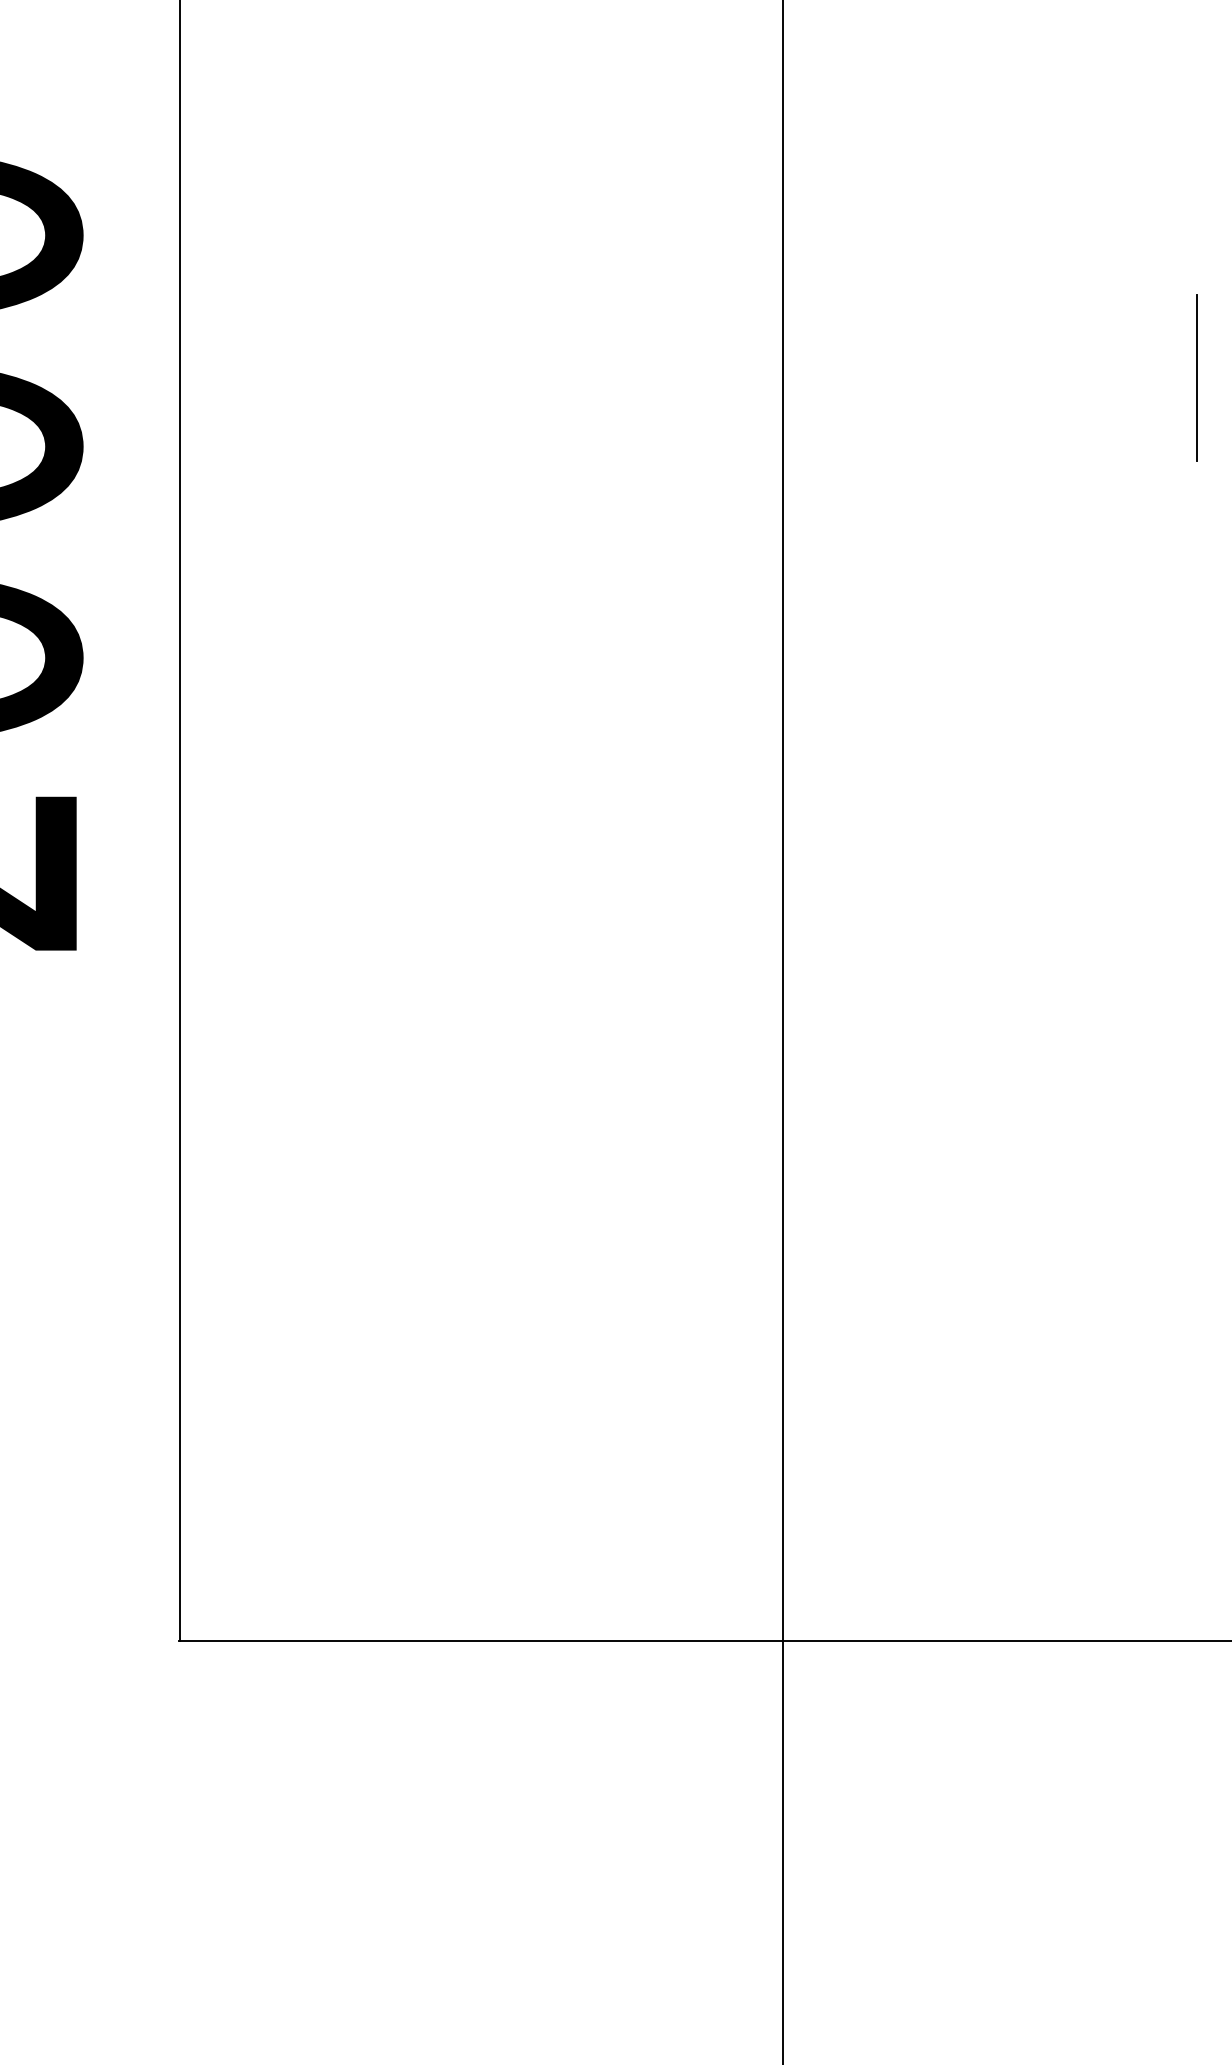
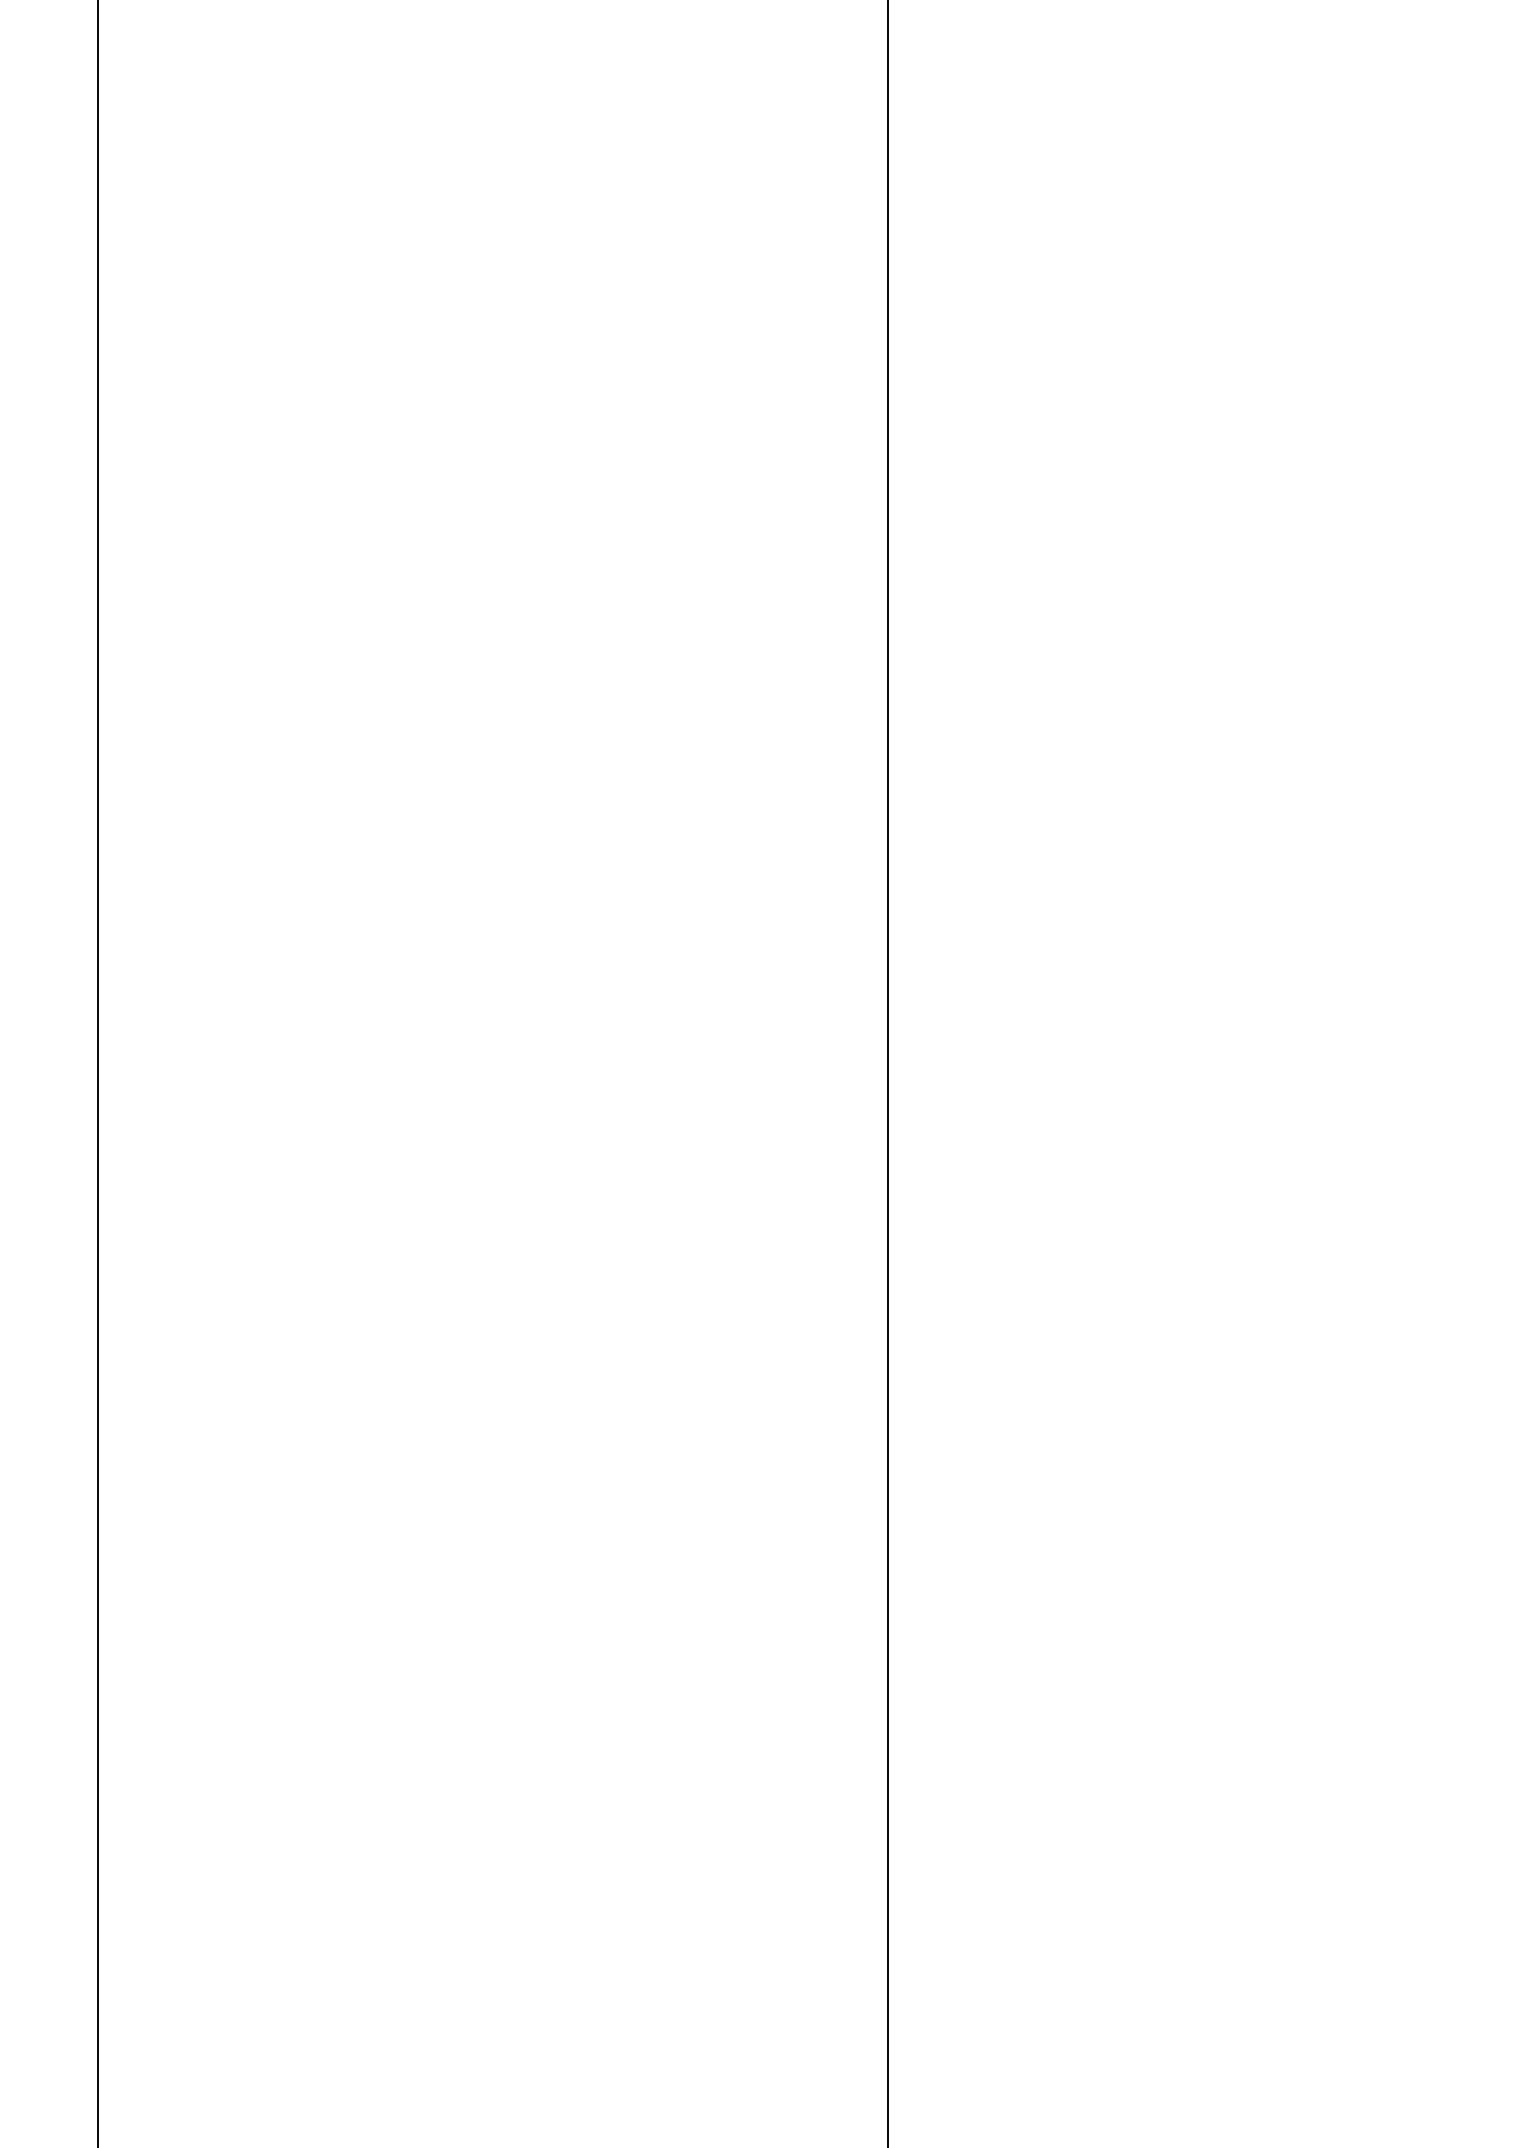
line: (1196, 378) -> (1428, 577), removed

